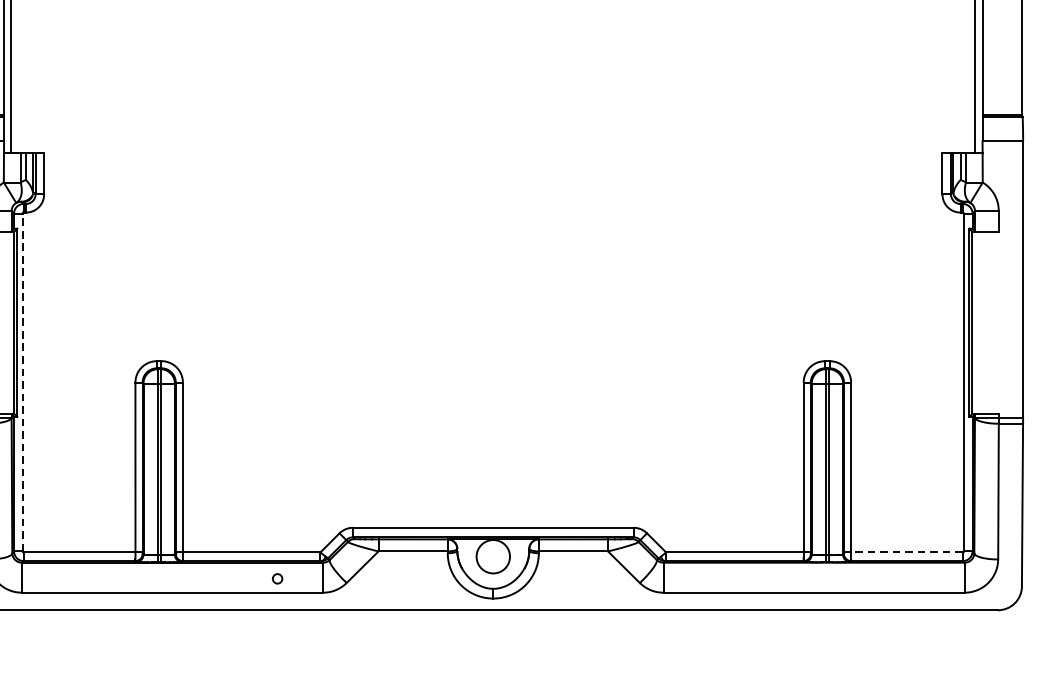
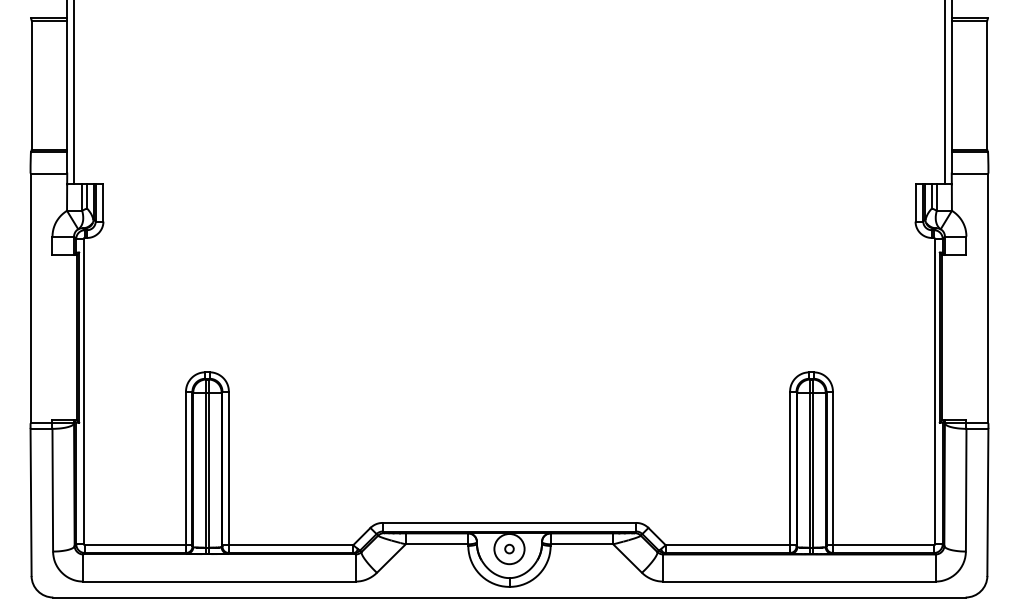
line: (23, 382) -> (84, 391), dashed -> solid
line: (903, 552) -> (880, 545), dashed -> solid
circle: (277, 578) -> (509, 548), moved

